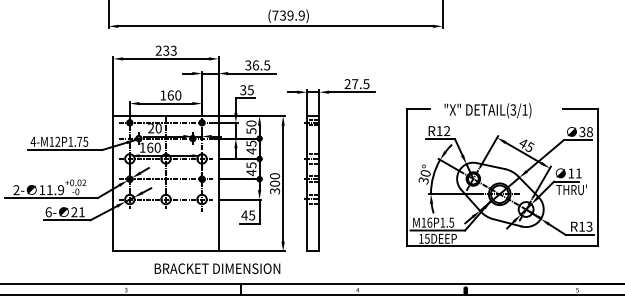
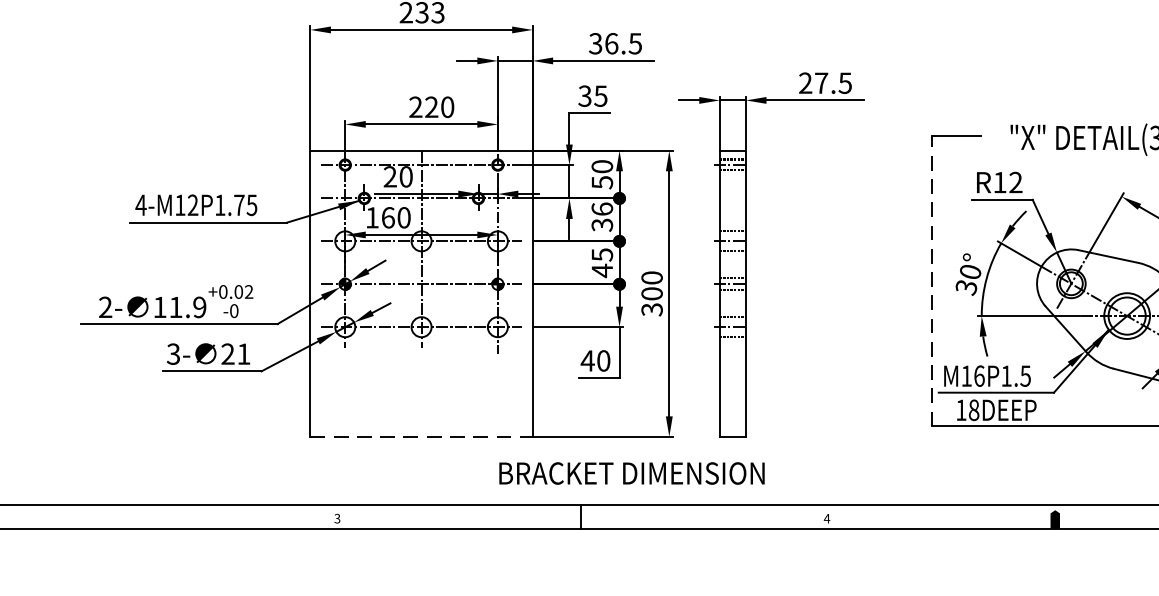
text: (166, 95) -> (422, 107), 160 -> 220
text: (251, 147) -> (602, 217), 45 -> 36
line: (407, 177) -> (932, 280), solid -> dashed
text: (48, 212) -> (173, 354), 6- -> 3-
text: (252, 215) -> (604, 360), 45 -> 40
text: (426, 238) -> (972, 409), 15DEEP -> 18DEEP
line: (165, 251) -> (420, 437), solid -> dashed
text: (217, 268) -> (631, 473), moved

